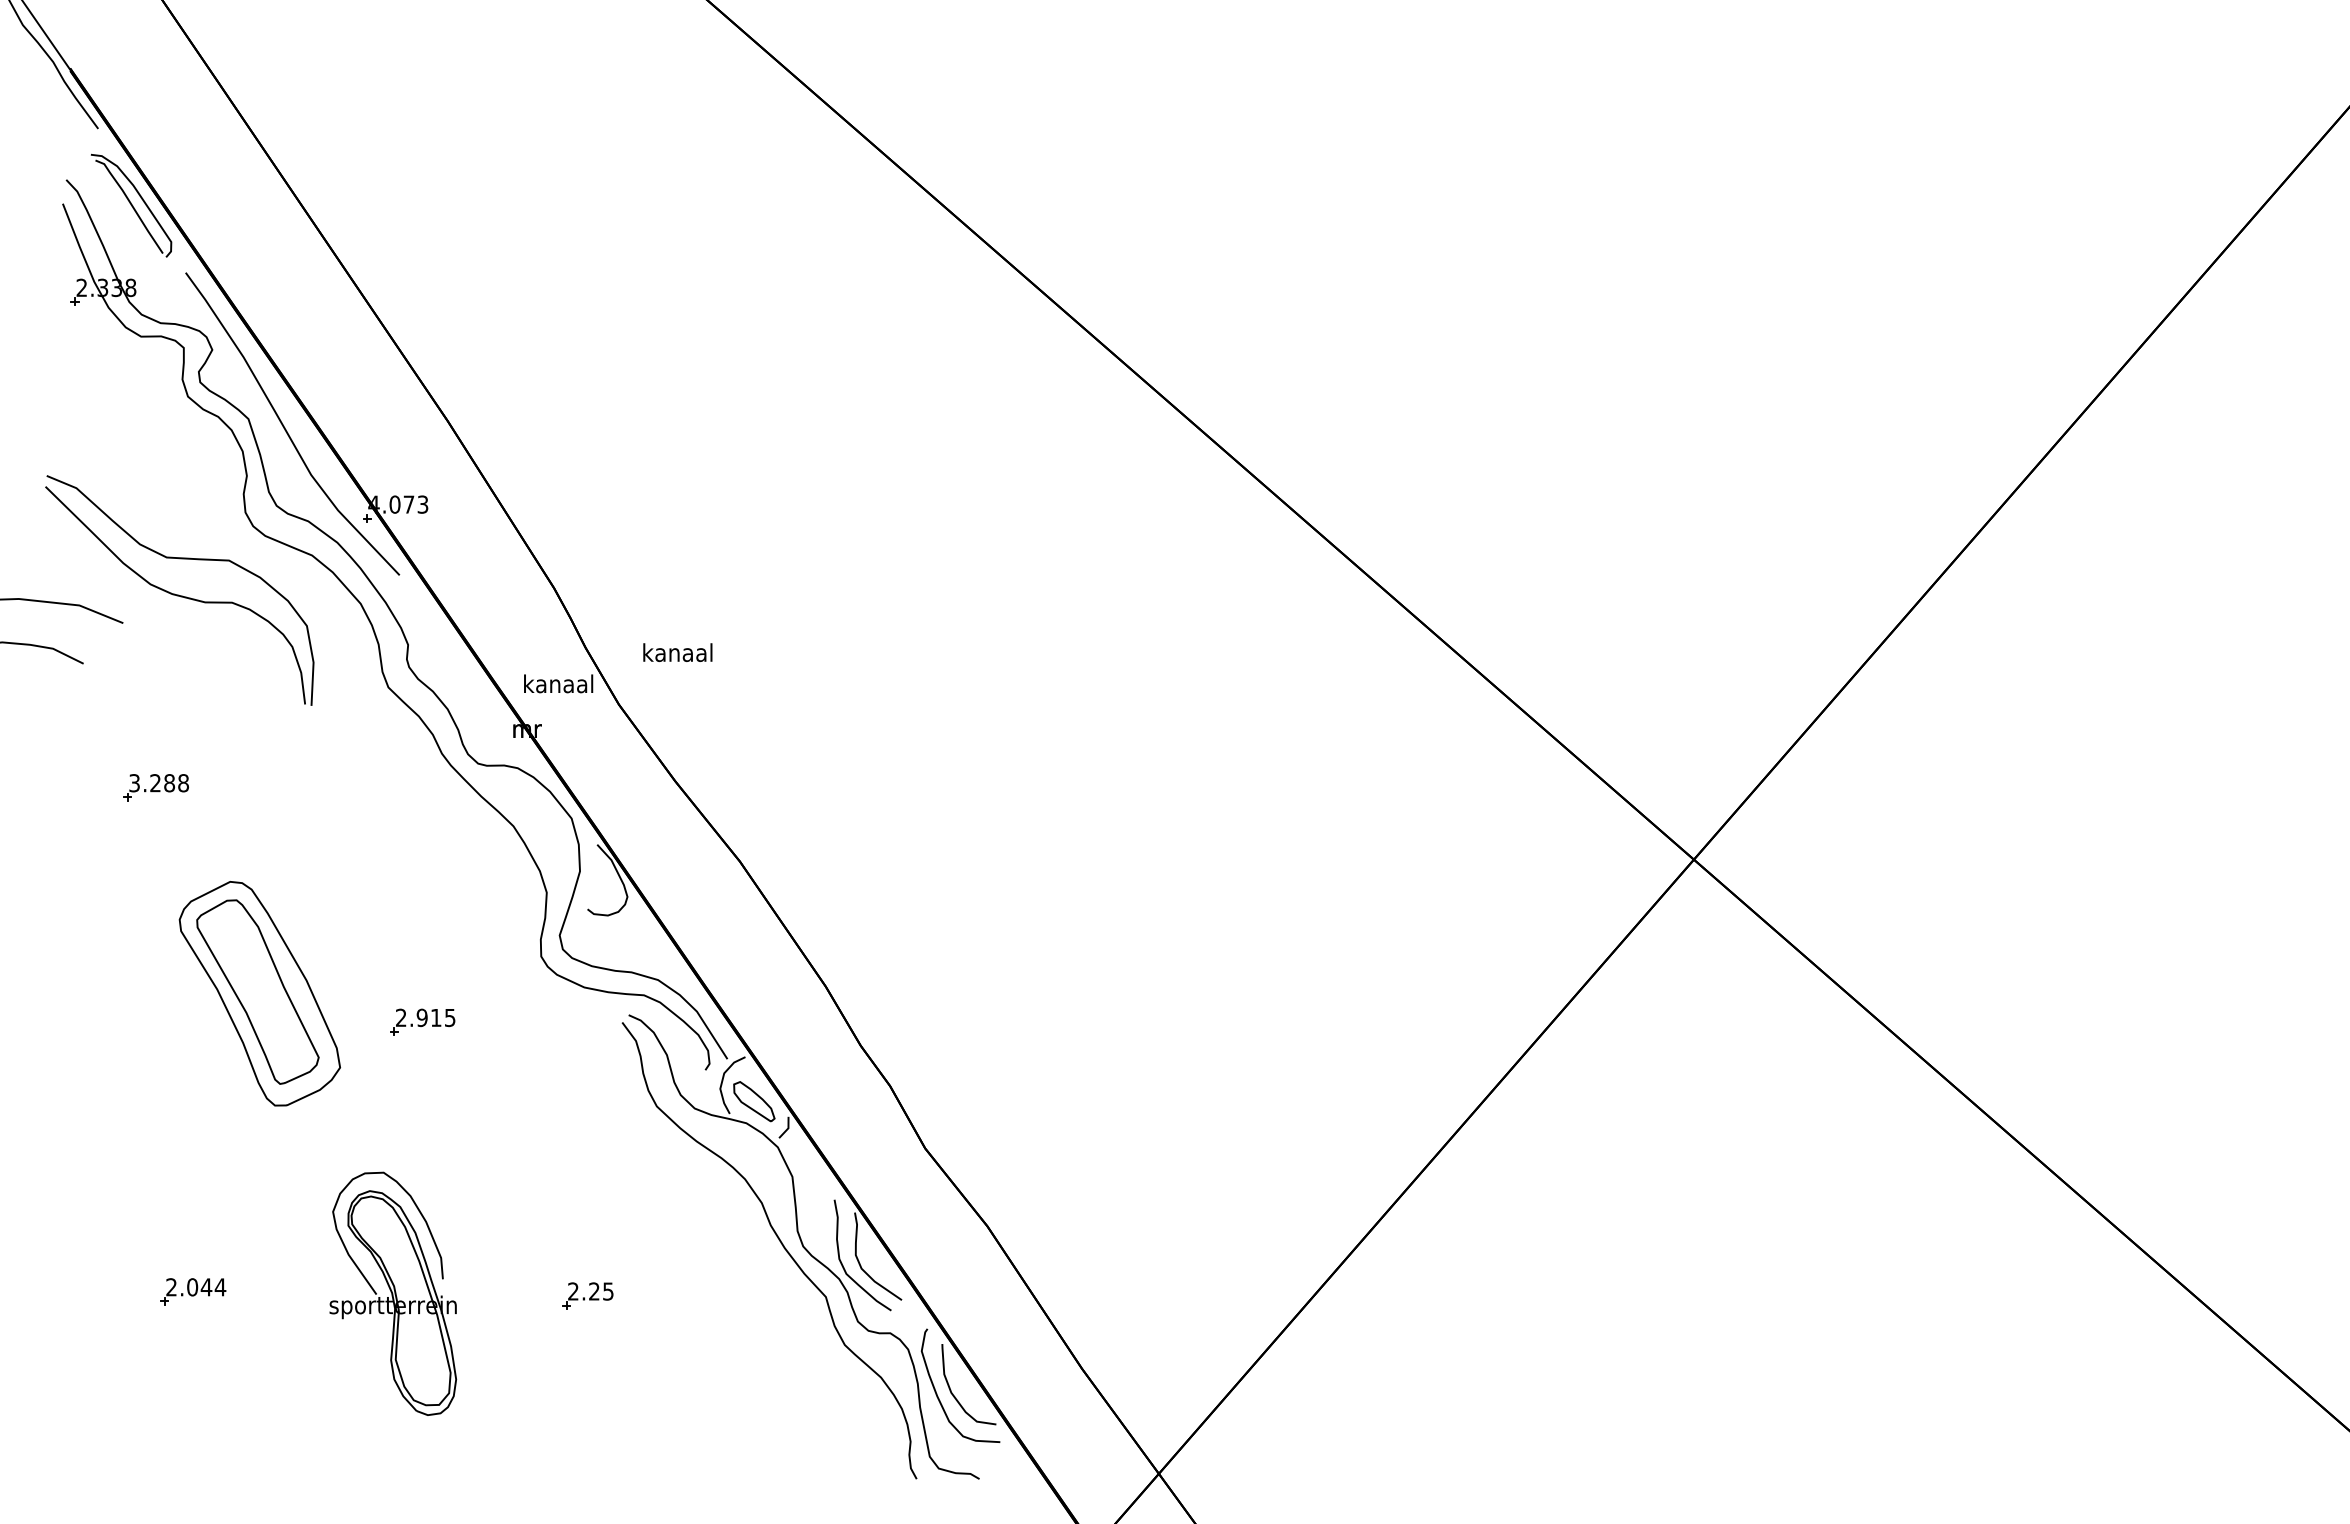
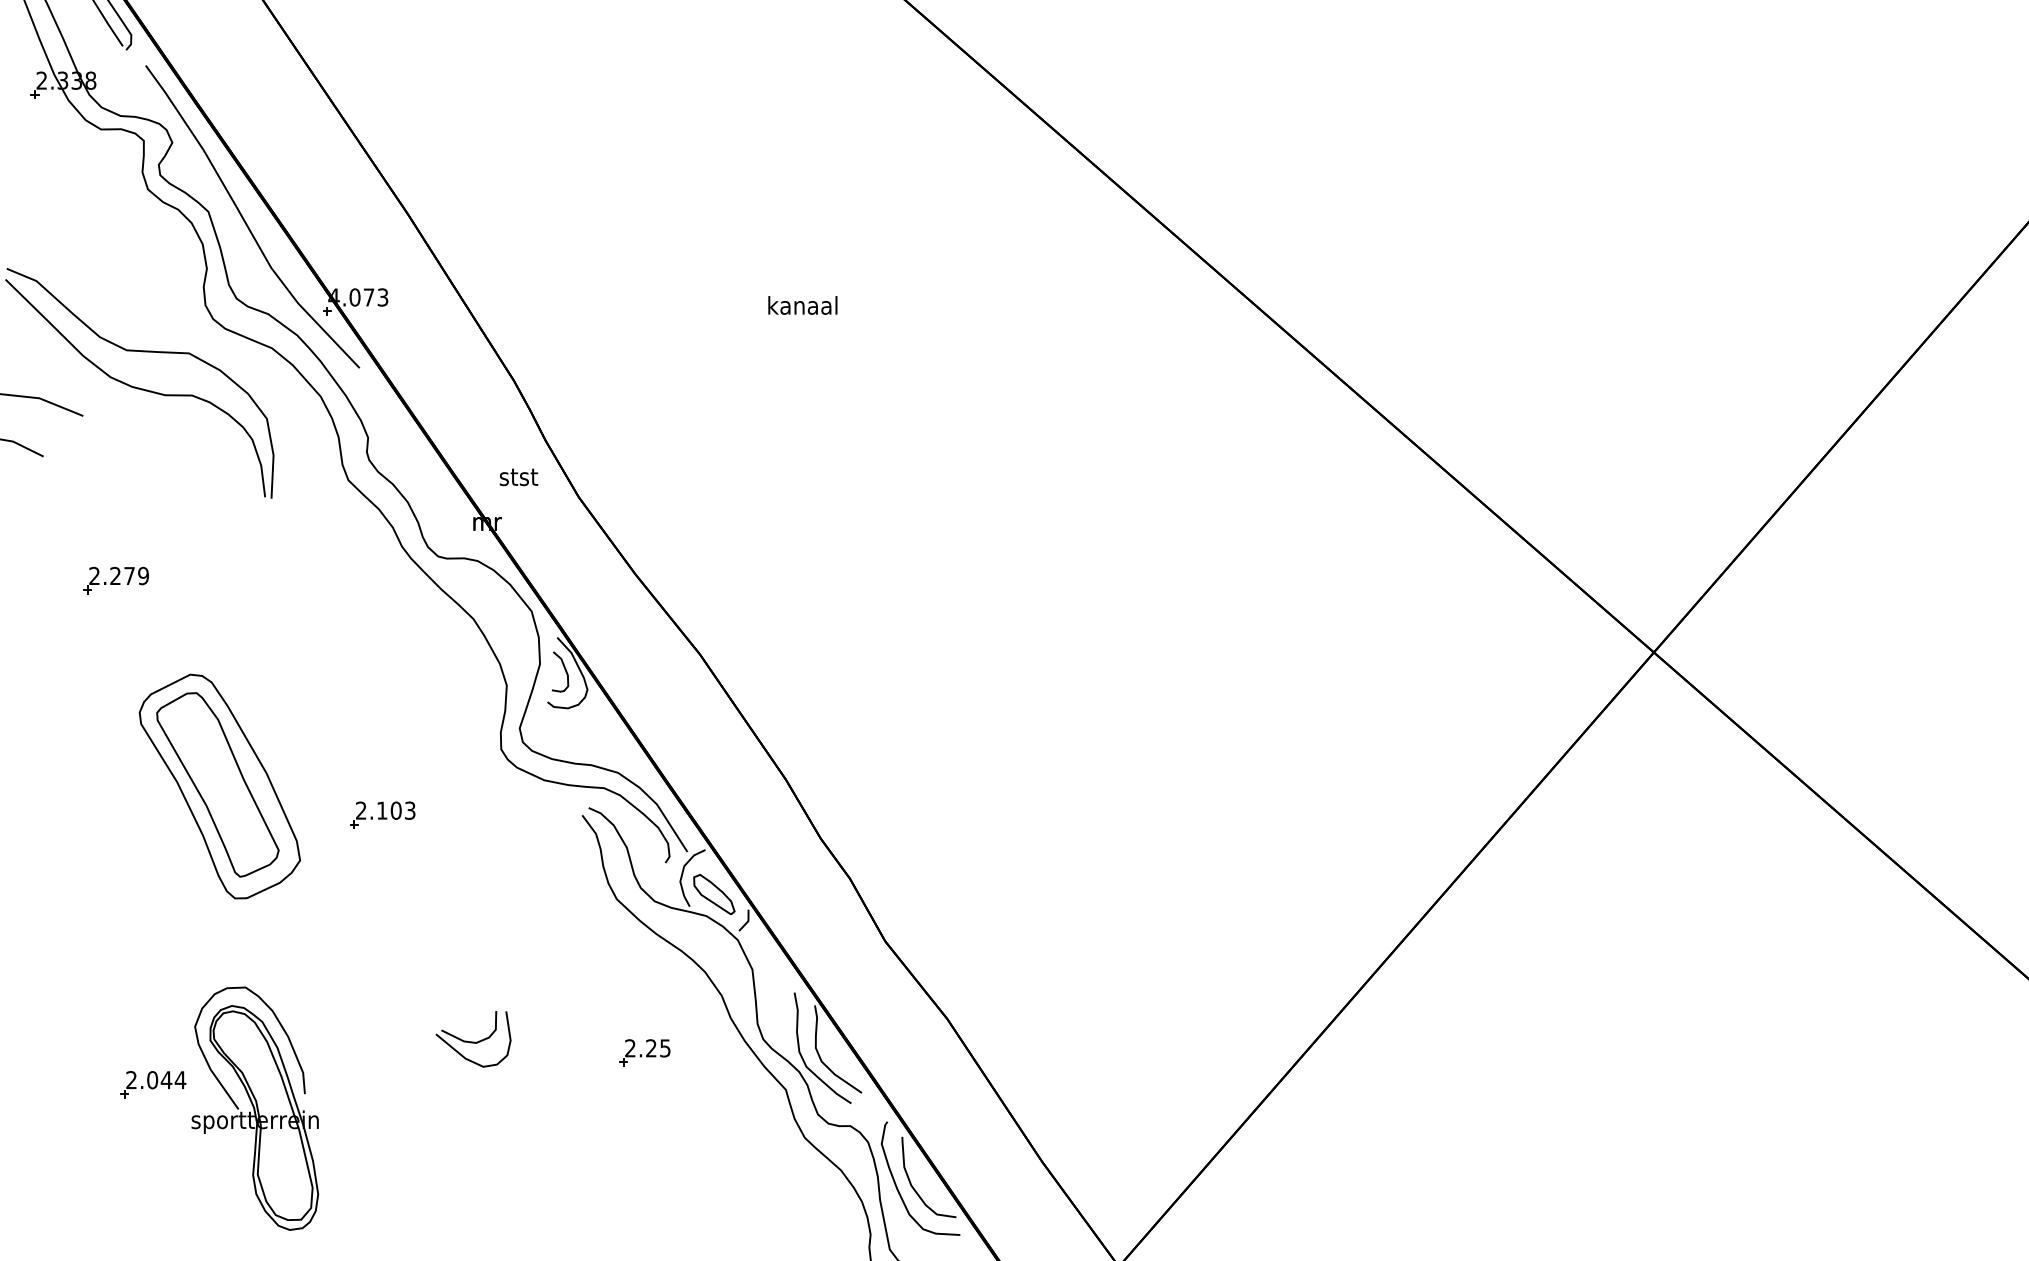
text: (677, 652) -> (802, 305), moved
text: (558, 683) -> (518, 476), kanaal -> stst
text: (159, 783) -> (119, 576), 3.288 -> 2.279
curve: (604, 877) -> (564, 670), added
text: (435, 1017) -> (395, 810), 2.915 -> 2.103
part: (513, 1246) -> (473, 1039), added
part: (393, 1293) -> (255, 1108), moved
part: (587, 1295) -> (644, 1052), moved

